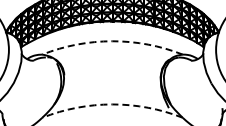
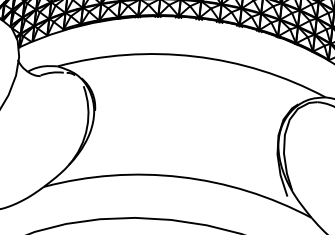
arc: (112, 41) -> (194, 56), dashed -> solid
arc: (112, 104) -> (180, 177), dashed -> solid

